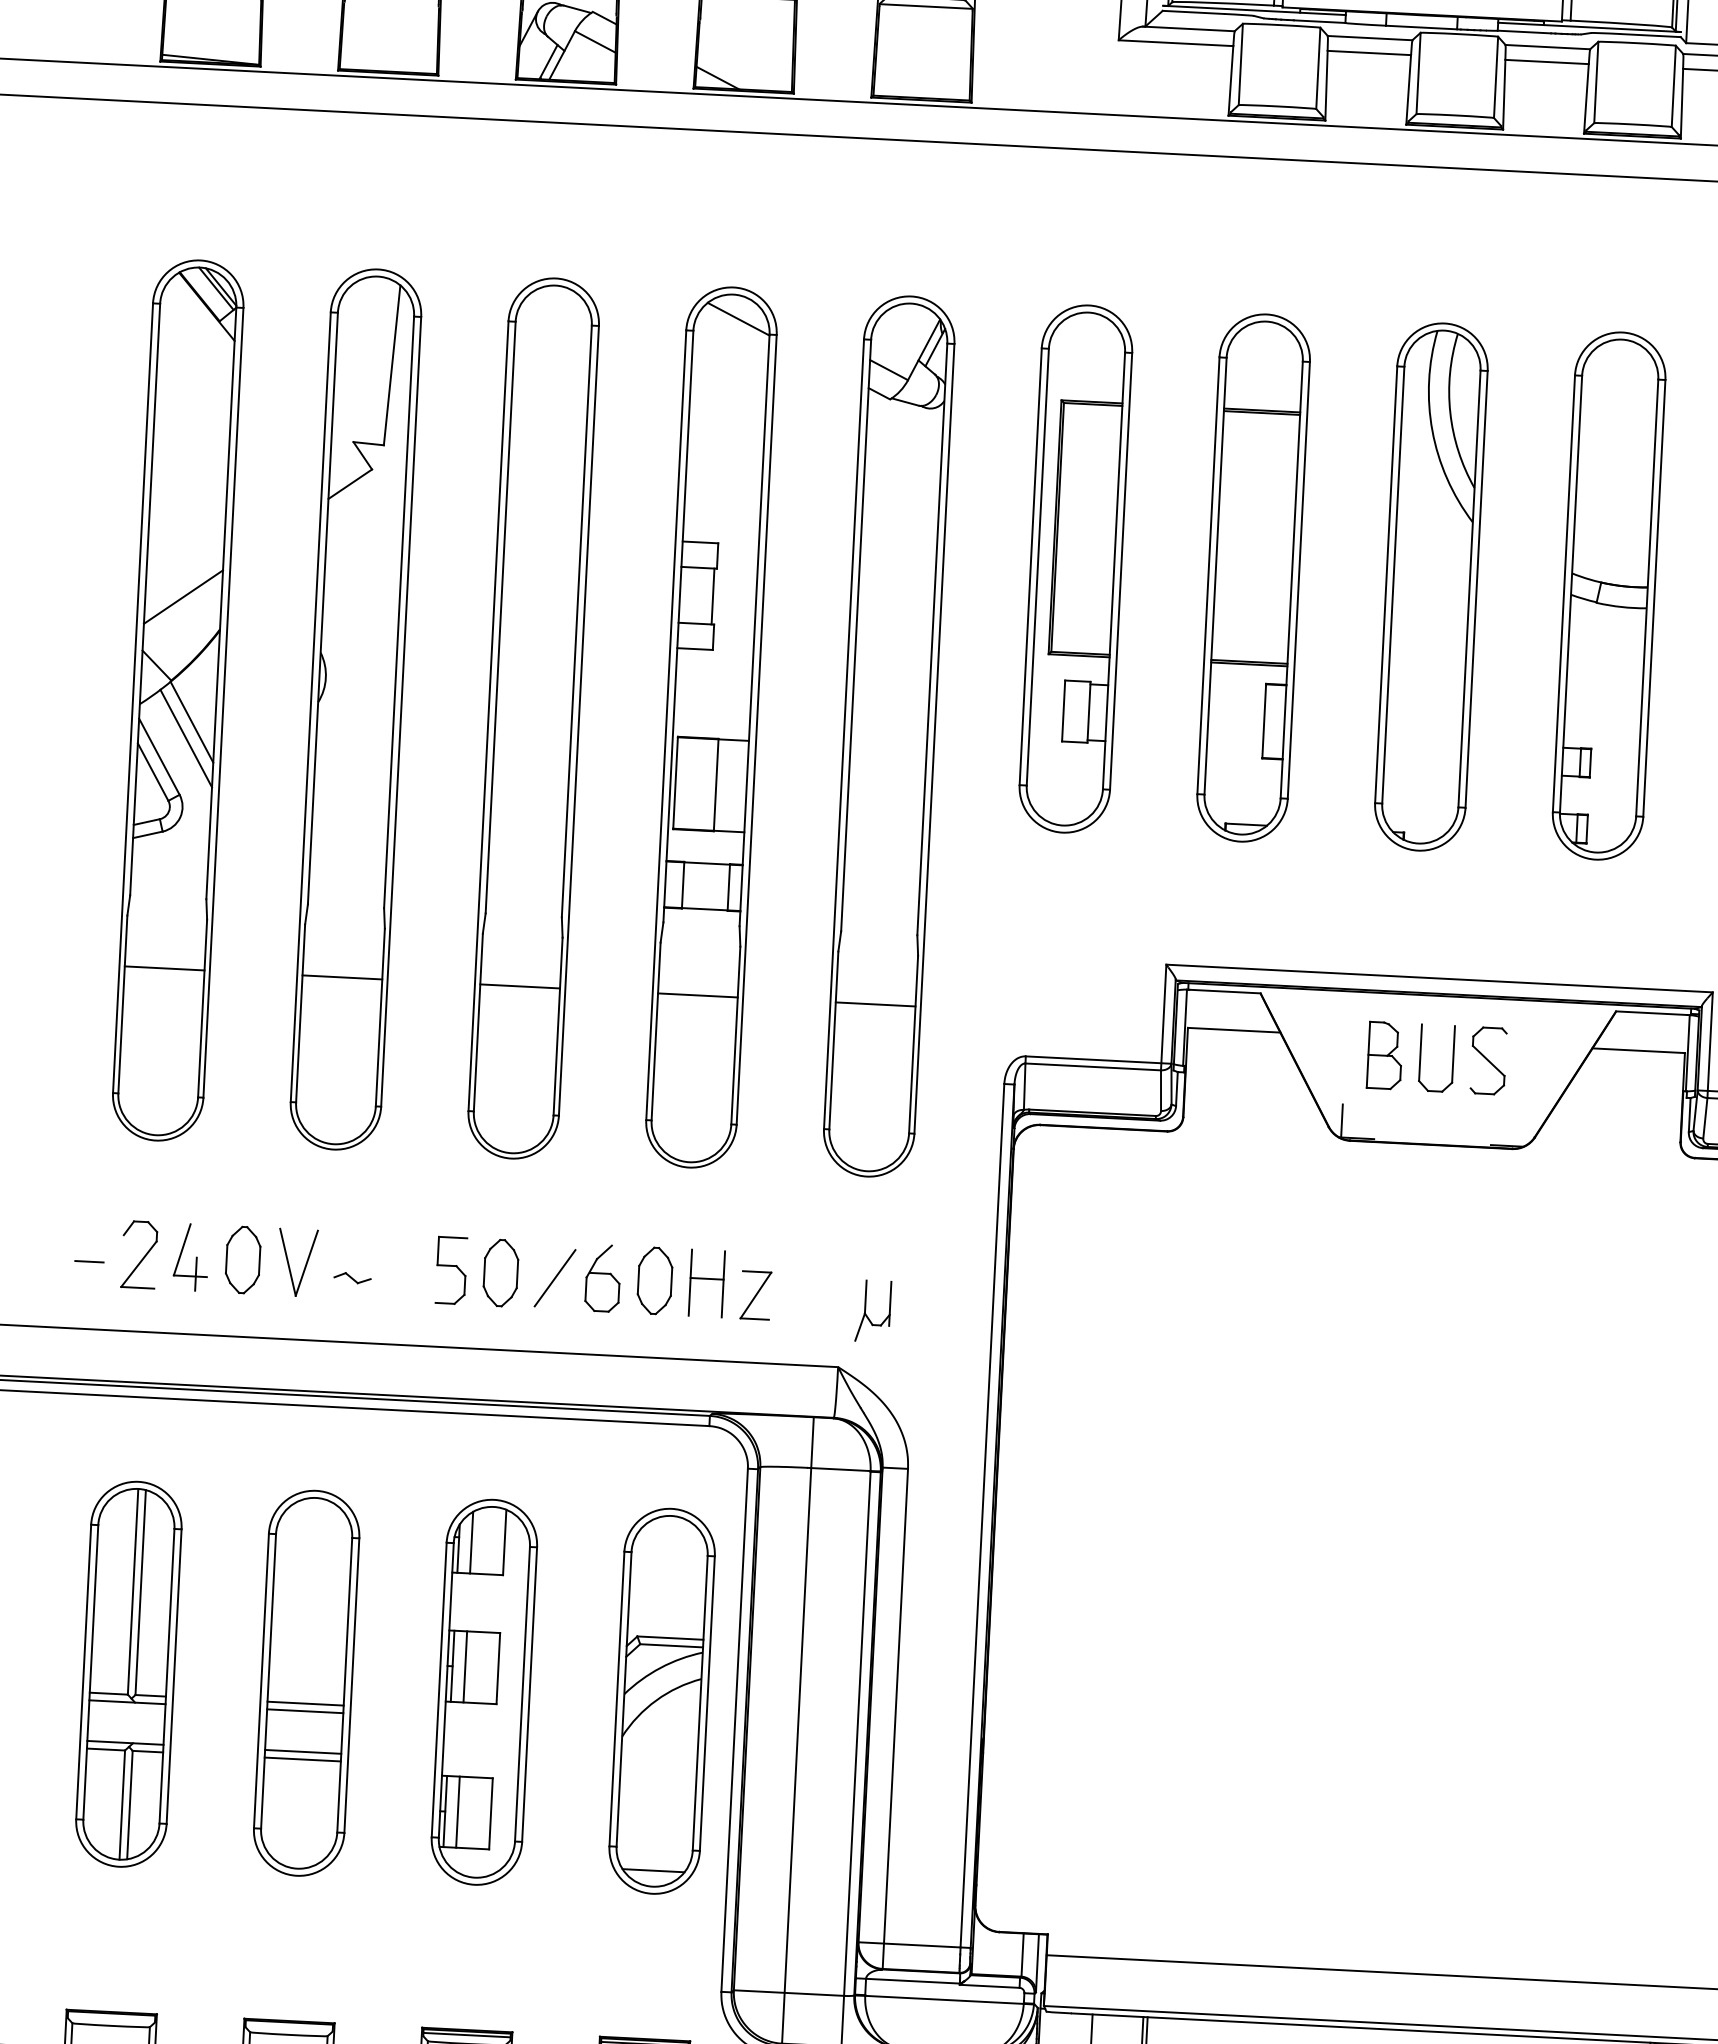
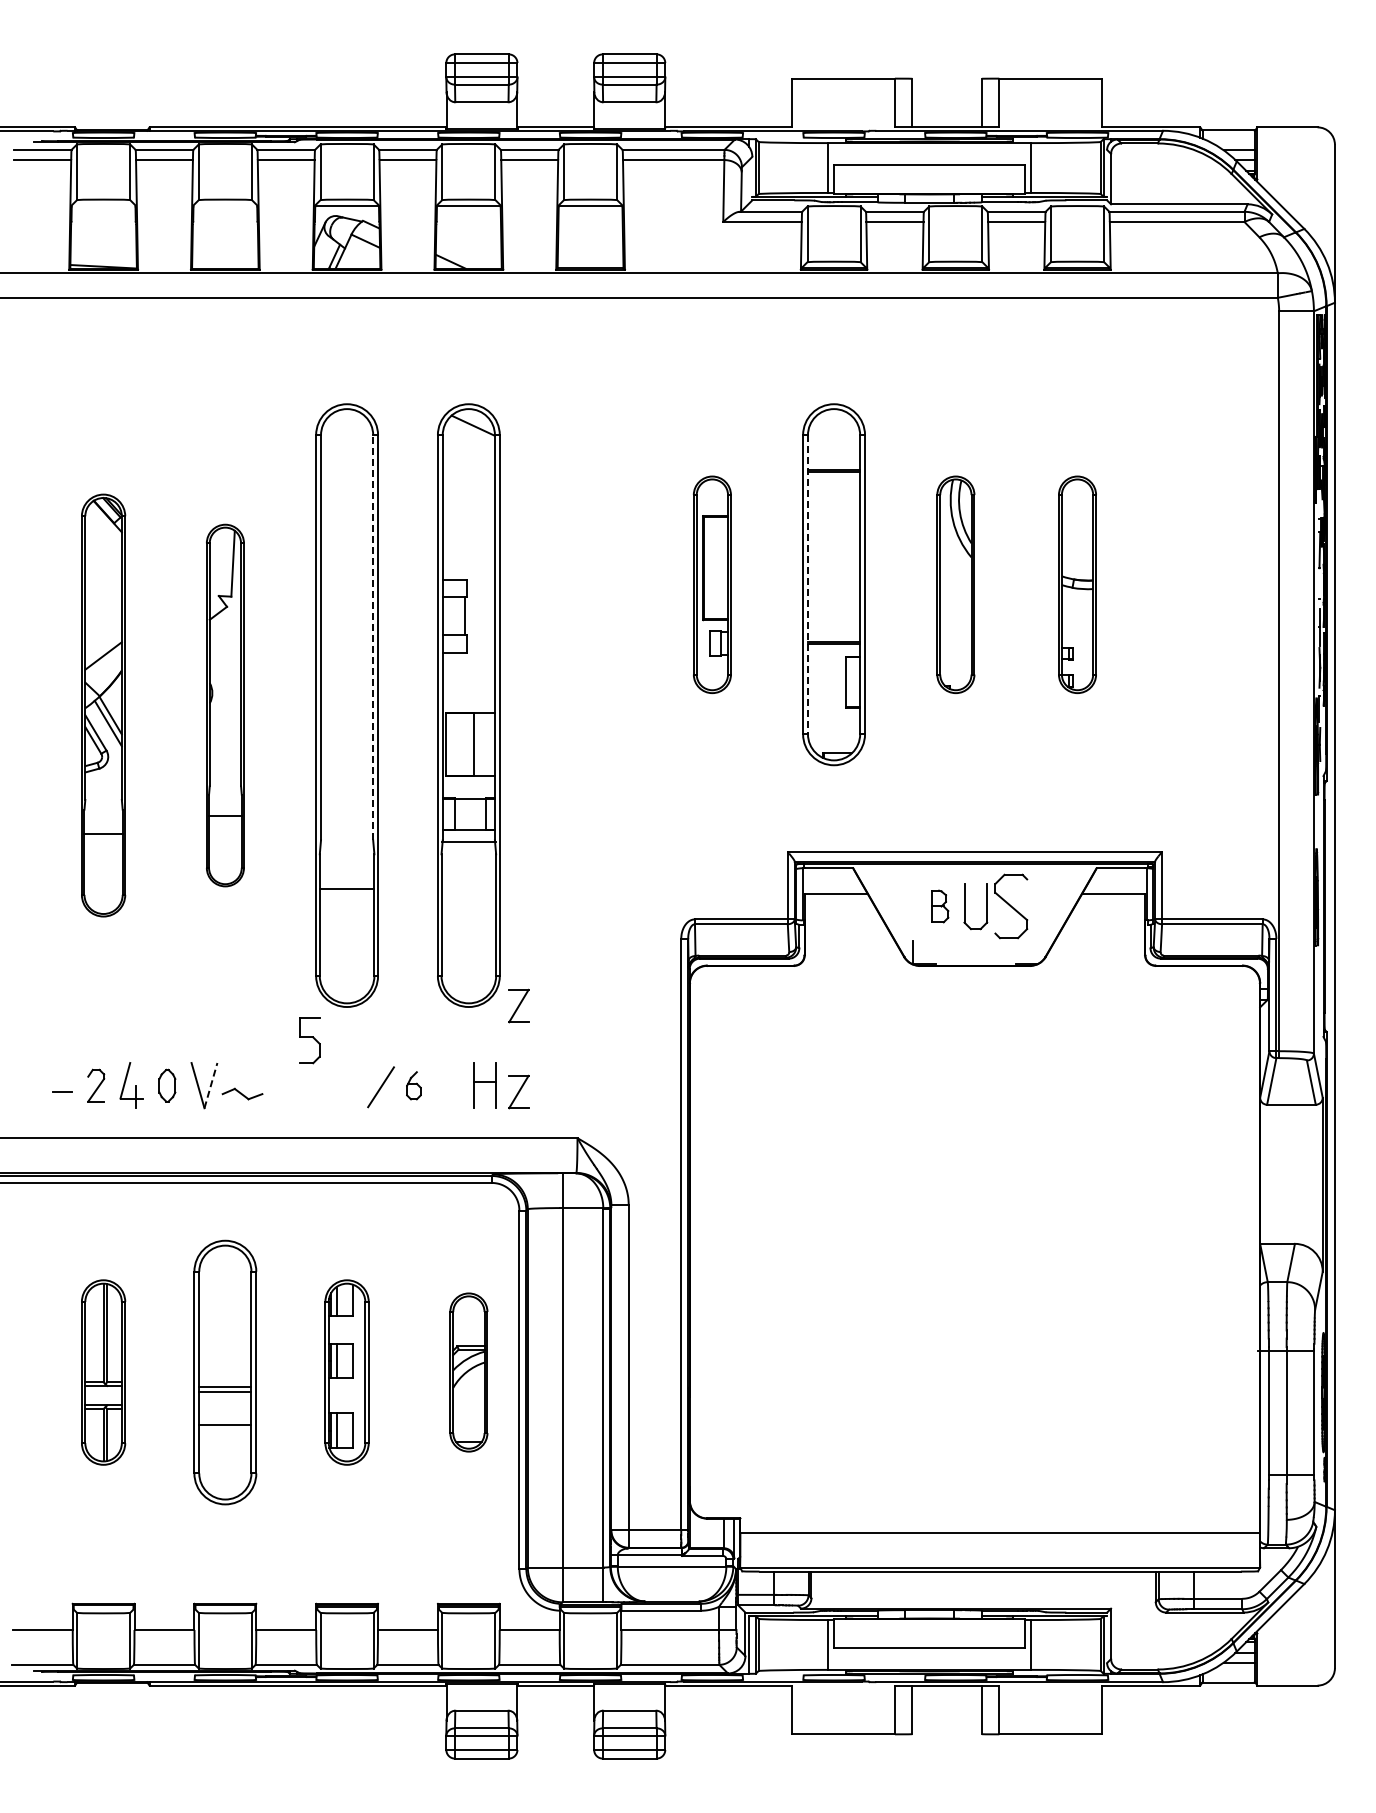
part: (1076, 568) -> (712, 584), size x0.6
line: (1214, 575) -> (807, 584), solid -> dashed
part: (1430, 586) -> (955, 584), size x0.6
part: (1609, 595) -> (1077, 584), size x0.6
line: (577, 621) -> (373, 637), solid -> dashed
part: (178, 700) -> (103, 705), size x0.7
part: (356, 709) -> (225, 705), size x0.6
part: (889, 736) -> (590, 705), removed
line: (697, 995) -> (468, 842), moved
part: (1385, 1055) -> (940, 906), size x0.7
part: (1488, 1060) -> (1011, 906), size x1.4
part: (761, 1169) -> (518, 1005), added
part: (138, 1254) -> (95, 1085), size x0.7
part: (243, 1259) -> (167, 1085), size x0.7
line: (306, 1263) -> (210, 1085), solid -> dashed
part: (450, 1270) -> (309, 1040), moved
part: (500, 1272) -> (343, 1085), removed
part: (352, 1278) -> (242, 1094), size x1.6
part: (602, 1278) -> (413, 1085), size x0.6
part: (655, 1280) -> (449, 1085), removed
part: (873, 1310) -> (599, 1098), removed
part: (128, 1674) -> (103, 1372), size x0.7
part: (483, 1692) -> (346, 1372), size x0.7
part: (661, 1701) -> (468, 1372), size x0.6
line: (303, 1751) -> (225, 1419), removed

